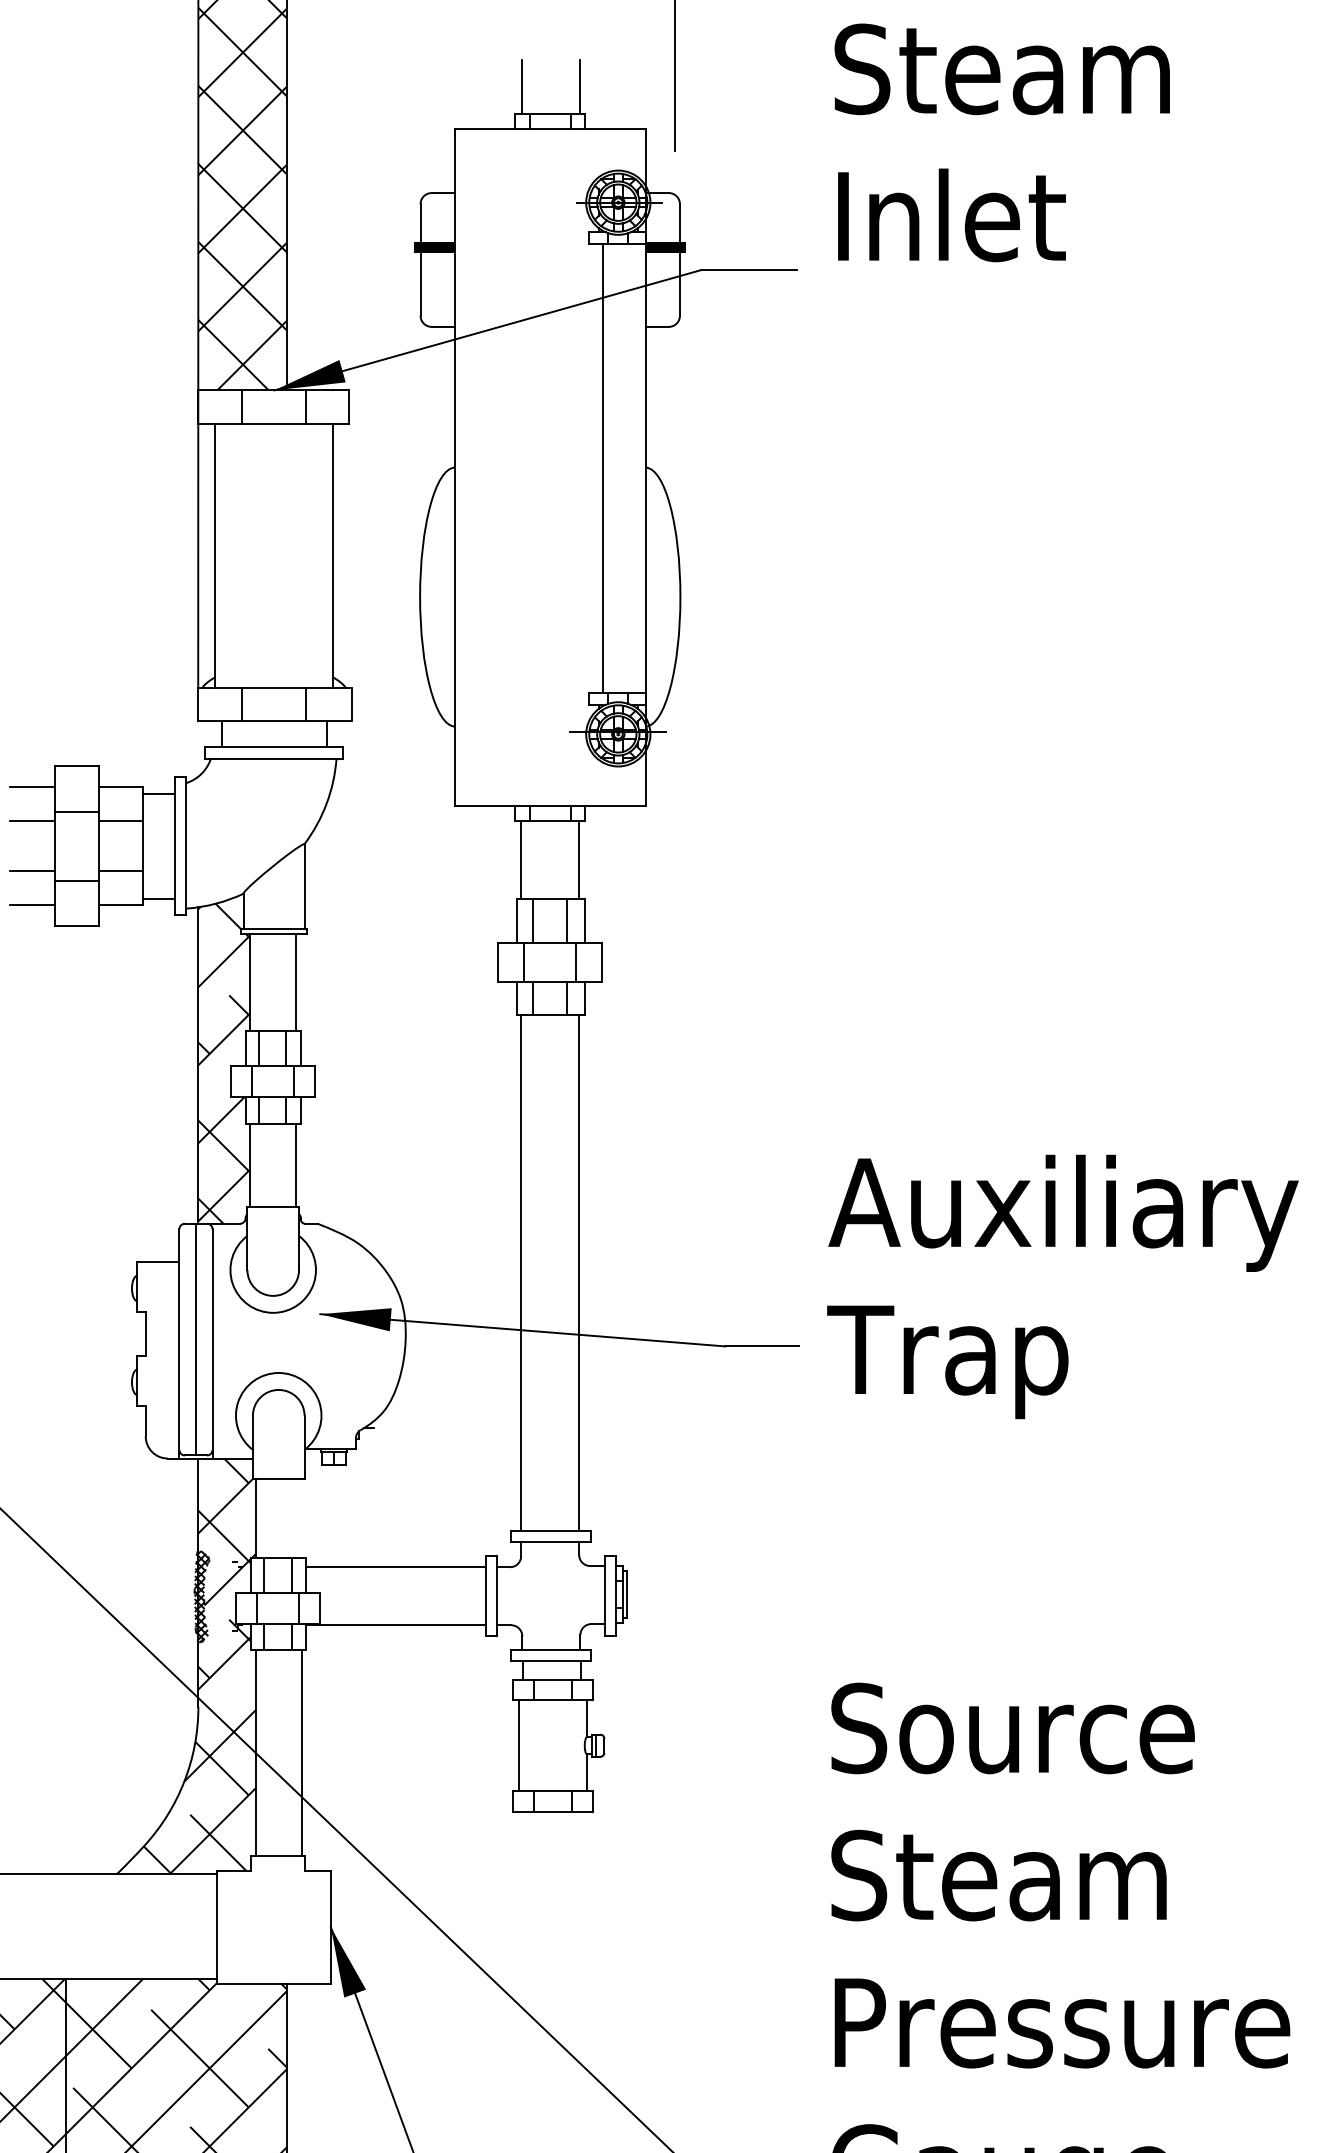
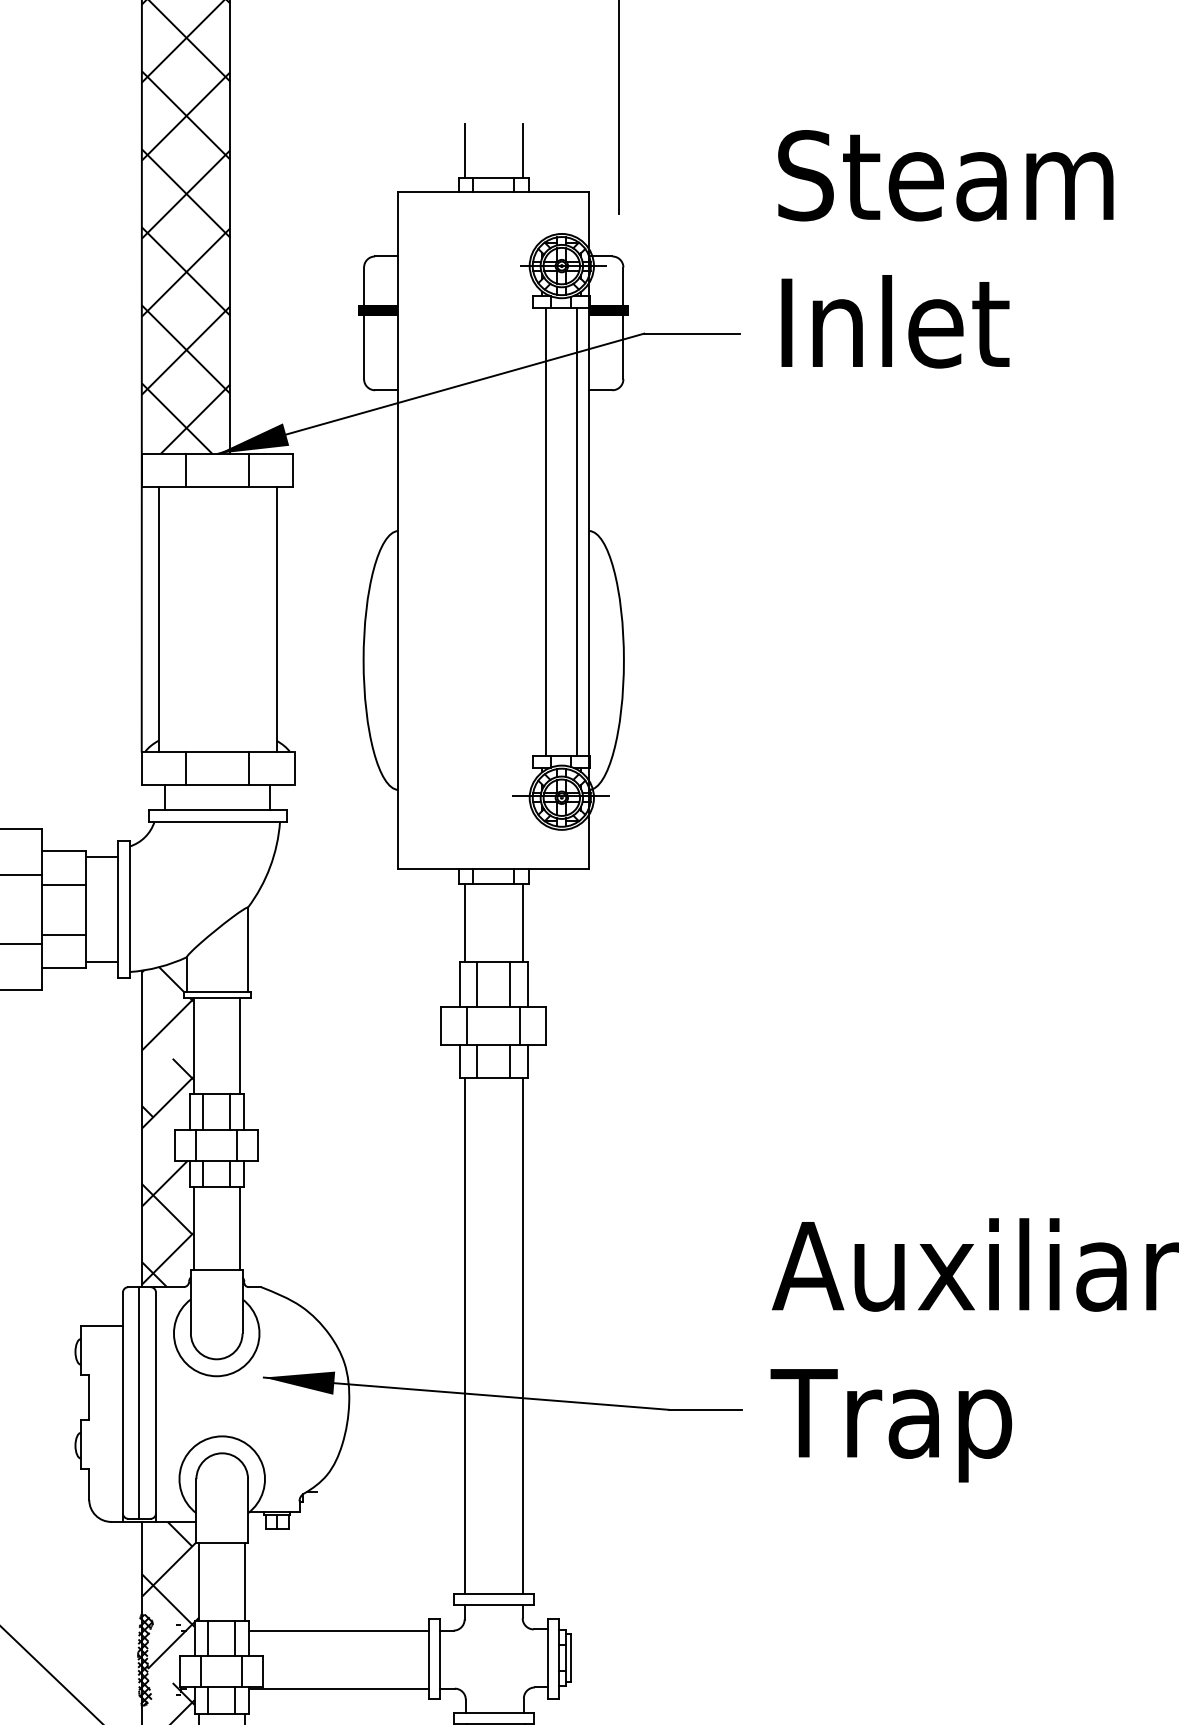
text: (1001, 142) -> (945, 248), moved
line: (633, 468) -> (577, 531), added
line: (301, 1518) -> (245, 1581), added

